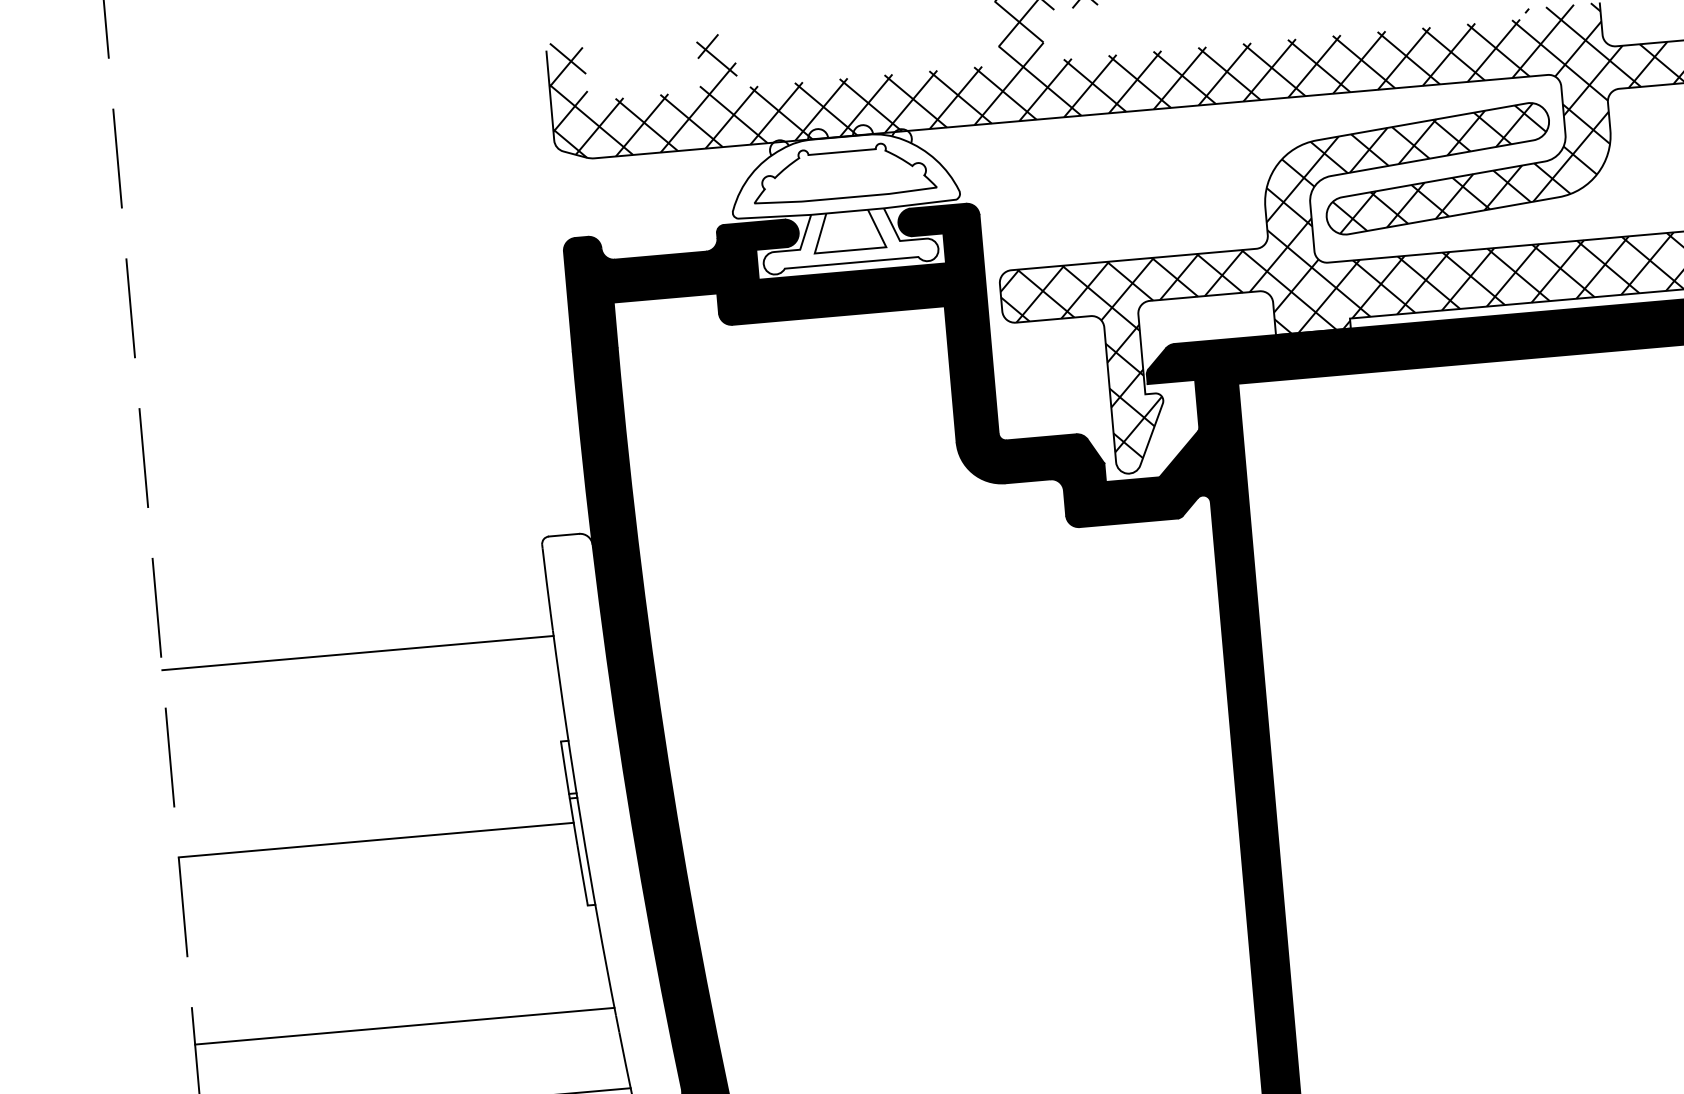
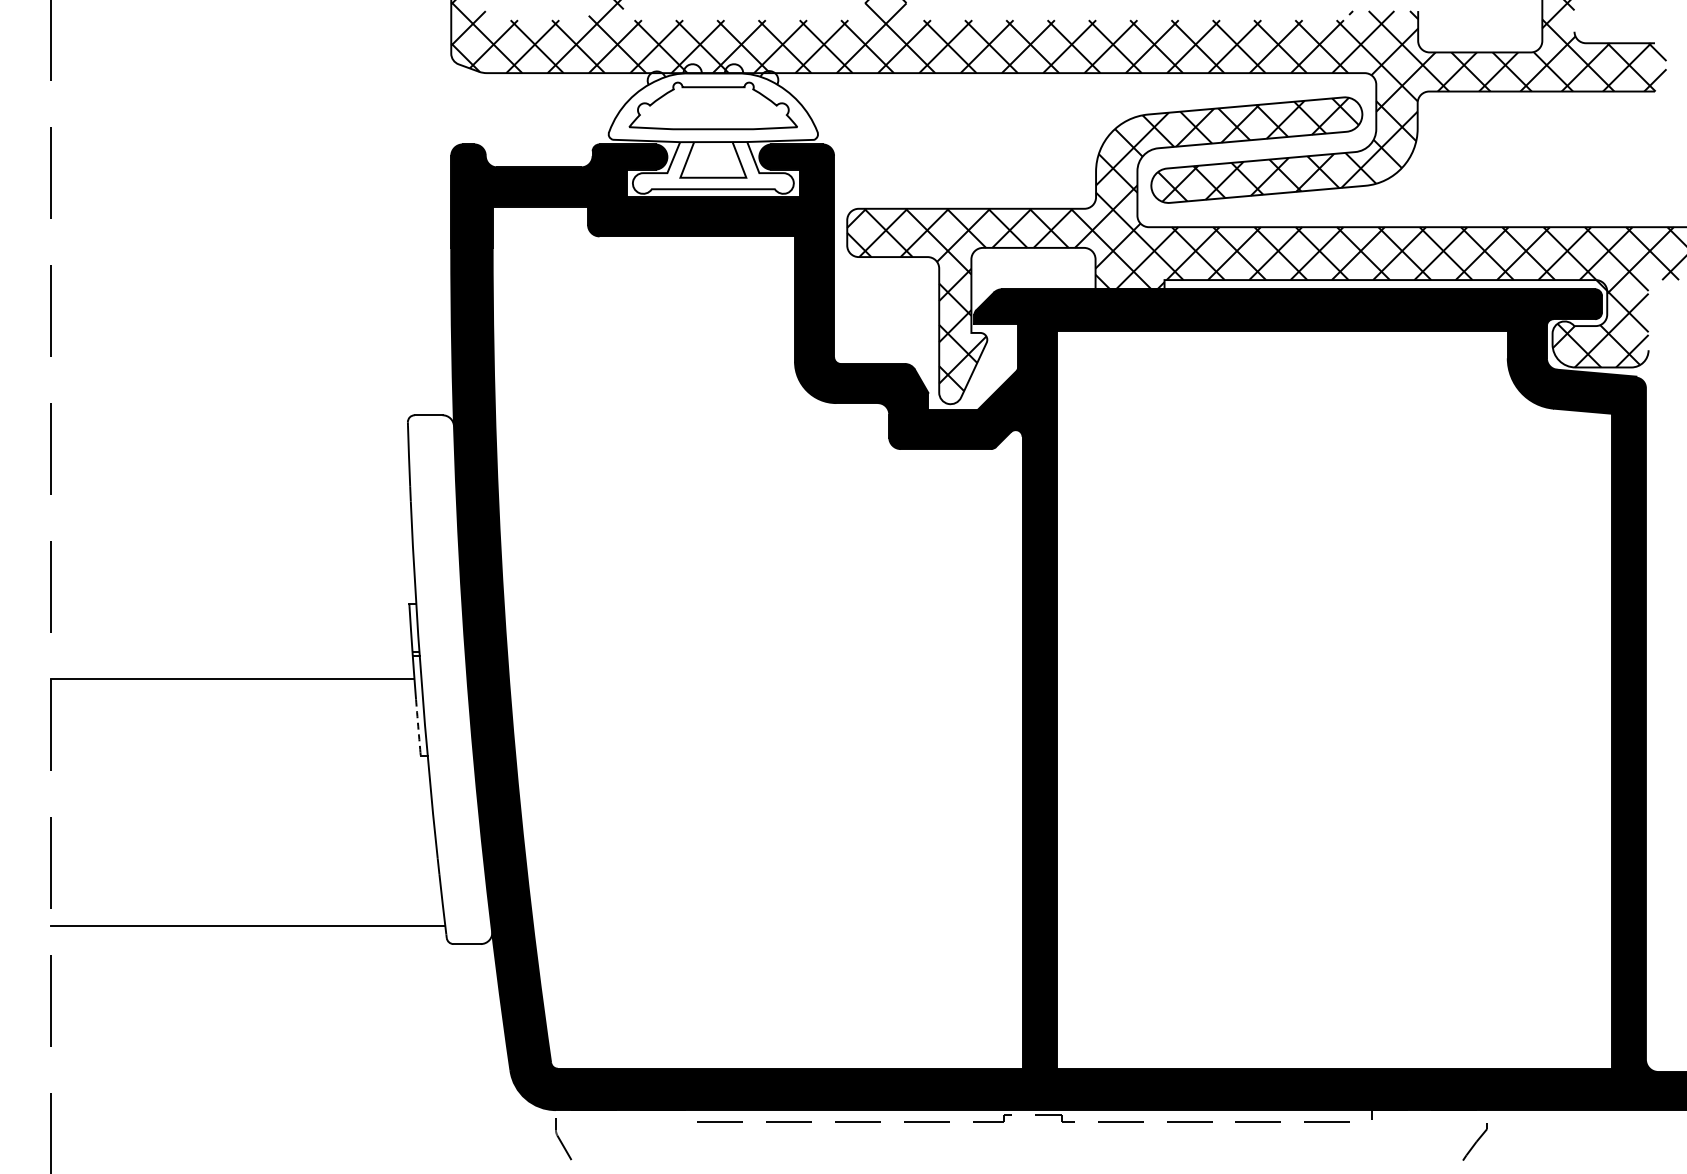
line: (357, 653) -> (230, 506), removed
arc: (582, 874) -> (418, 726), solid -> dashed
line: (404, 1026) -> (243, 851), removed

